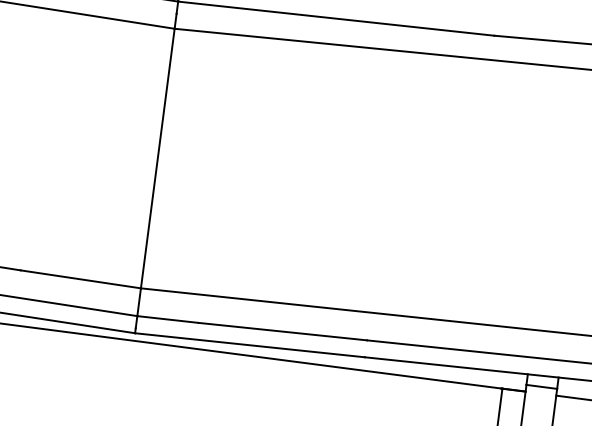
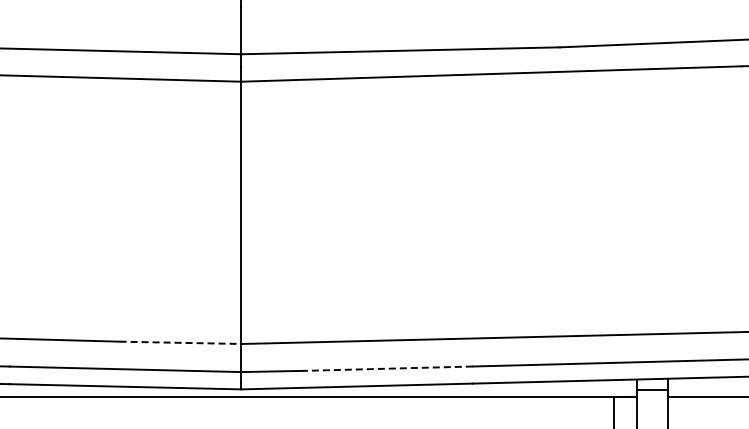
line: (80, 279) -> (180, 342), solid -> dashed
line: (282, 331) -> (387, 368), solid -> dashed

